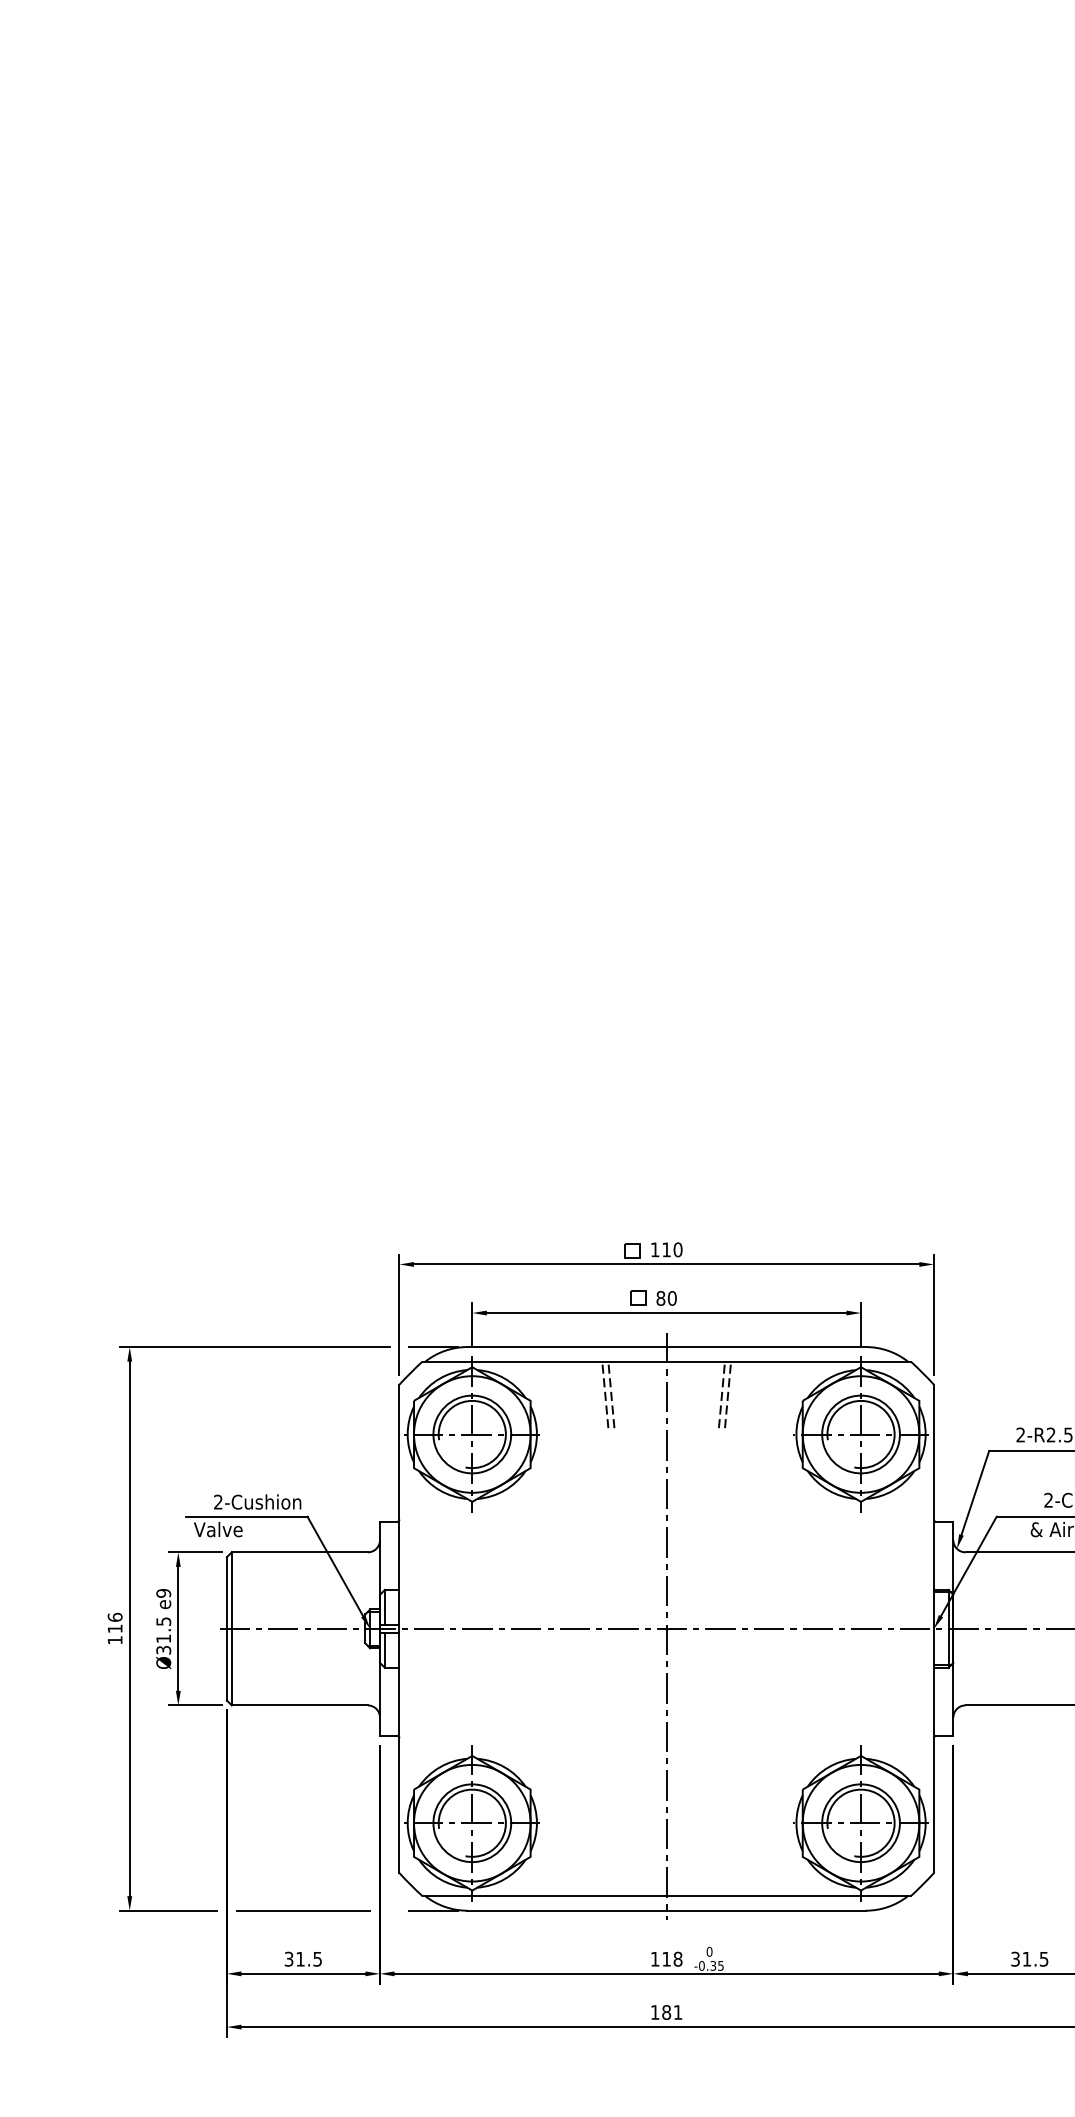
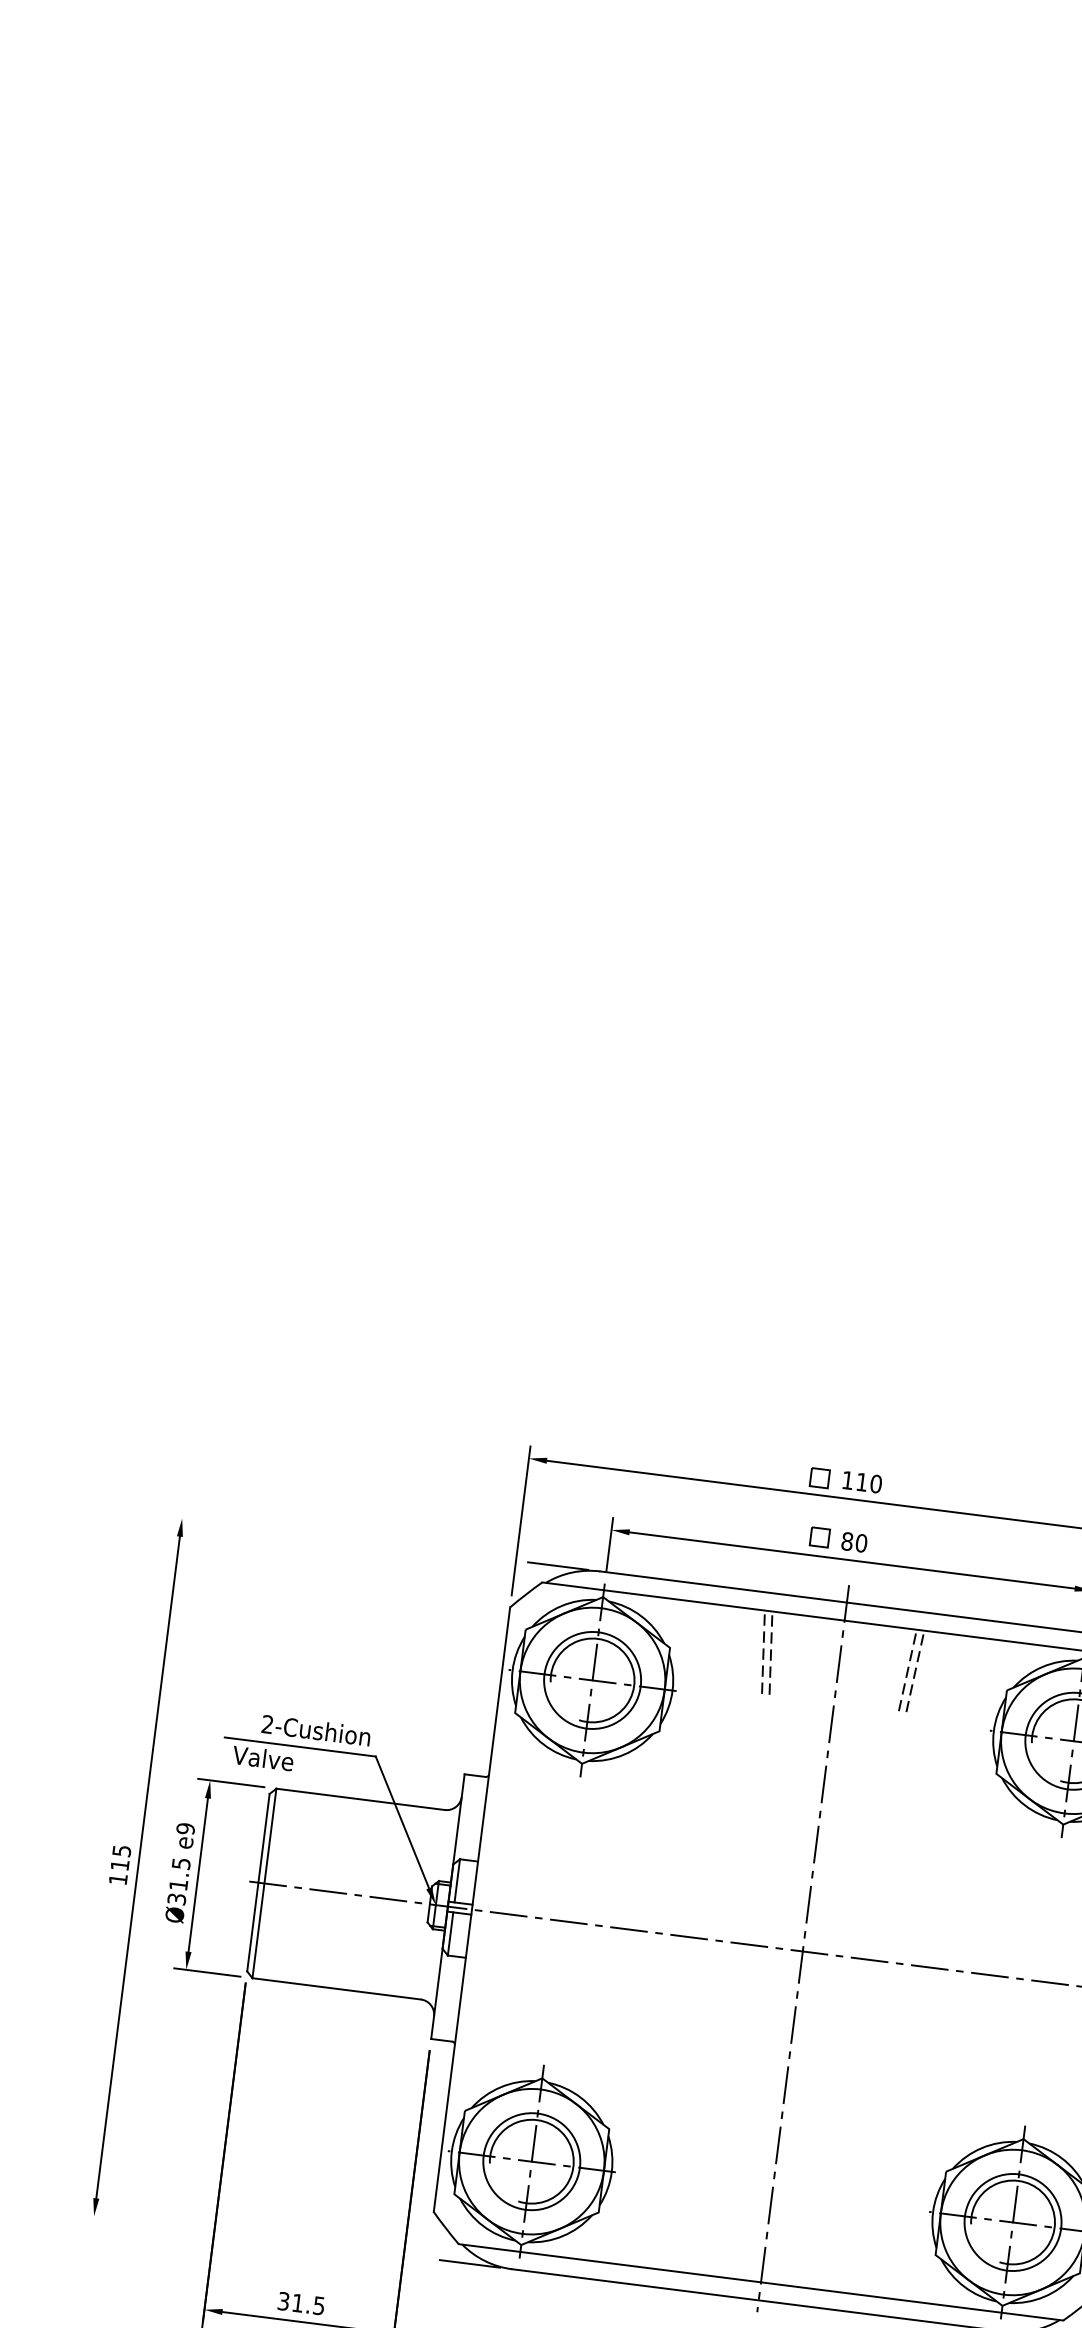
line: (254, 1347) -> (336, 1538), removed
text: (114, 1616) -> (121, 1849), 116 -> 115
line: (168, 1910) -> (142, 2222), removed
line: (303, 1910) -> (309, 2243), removed

